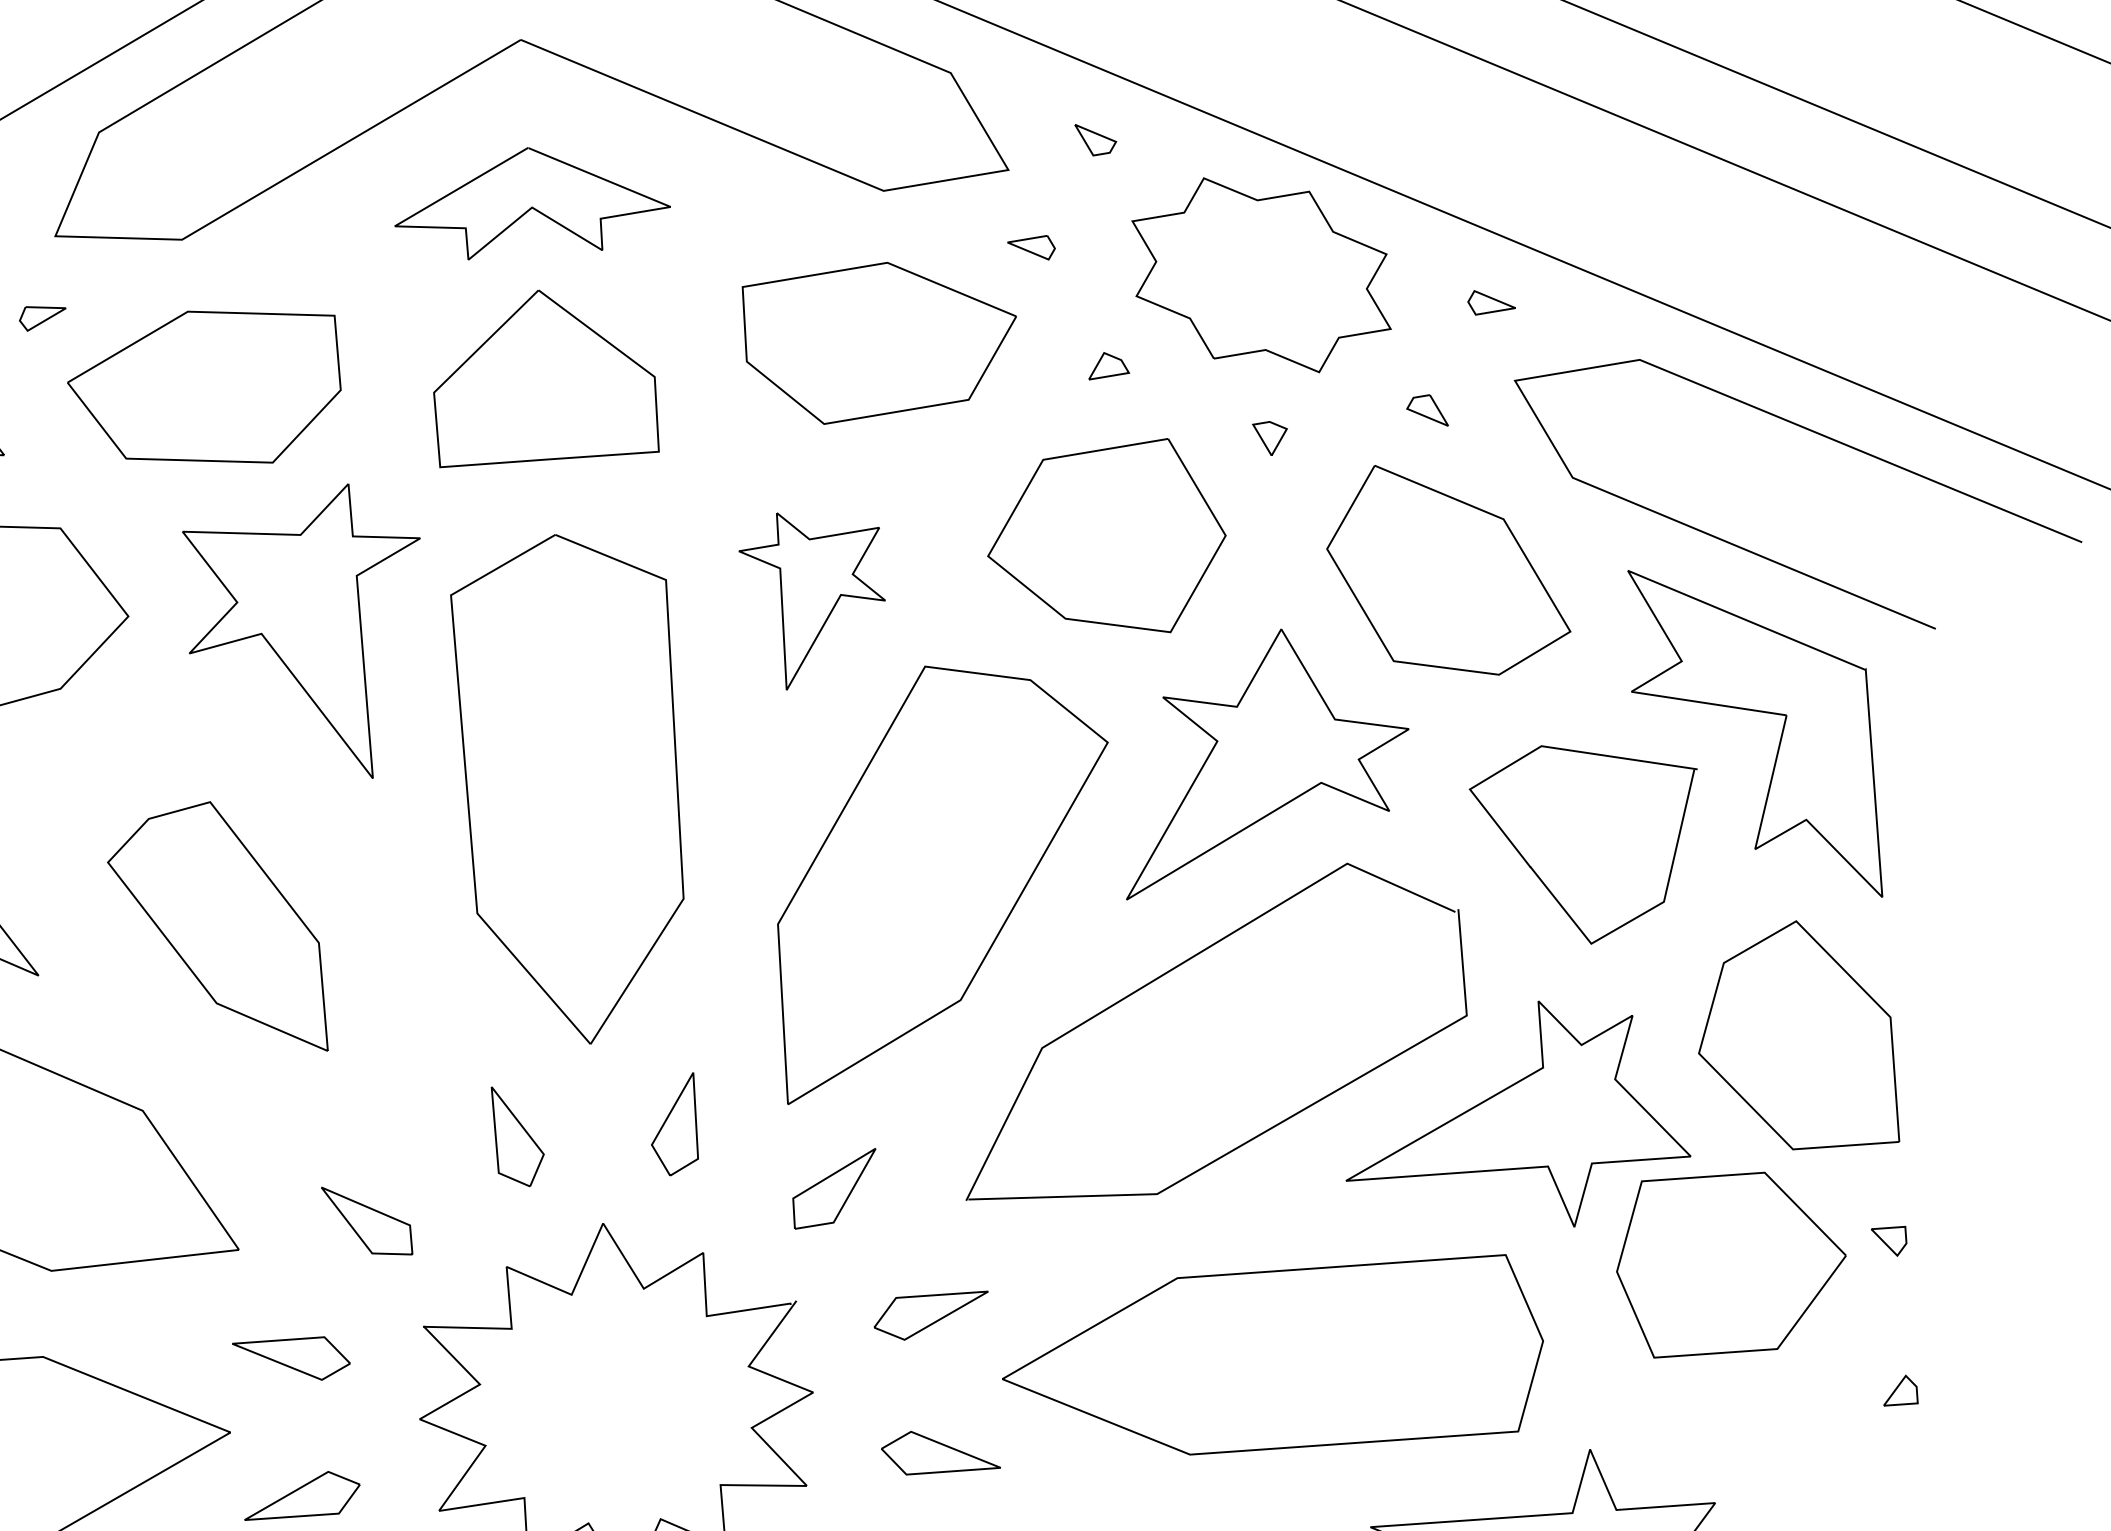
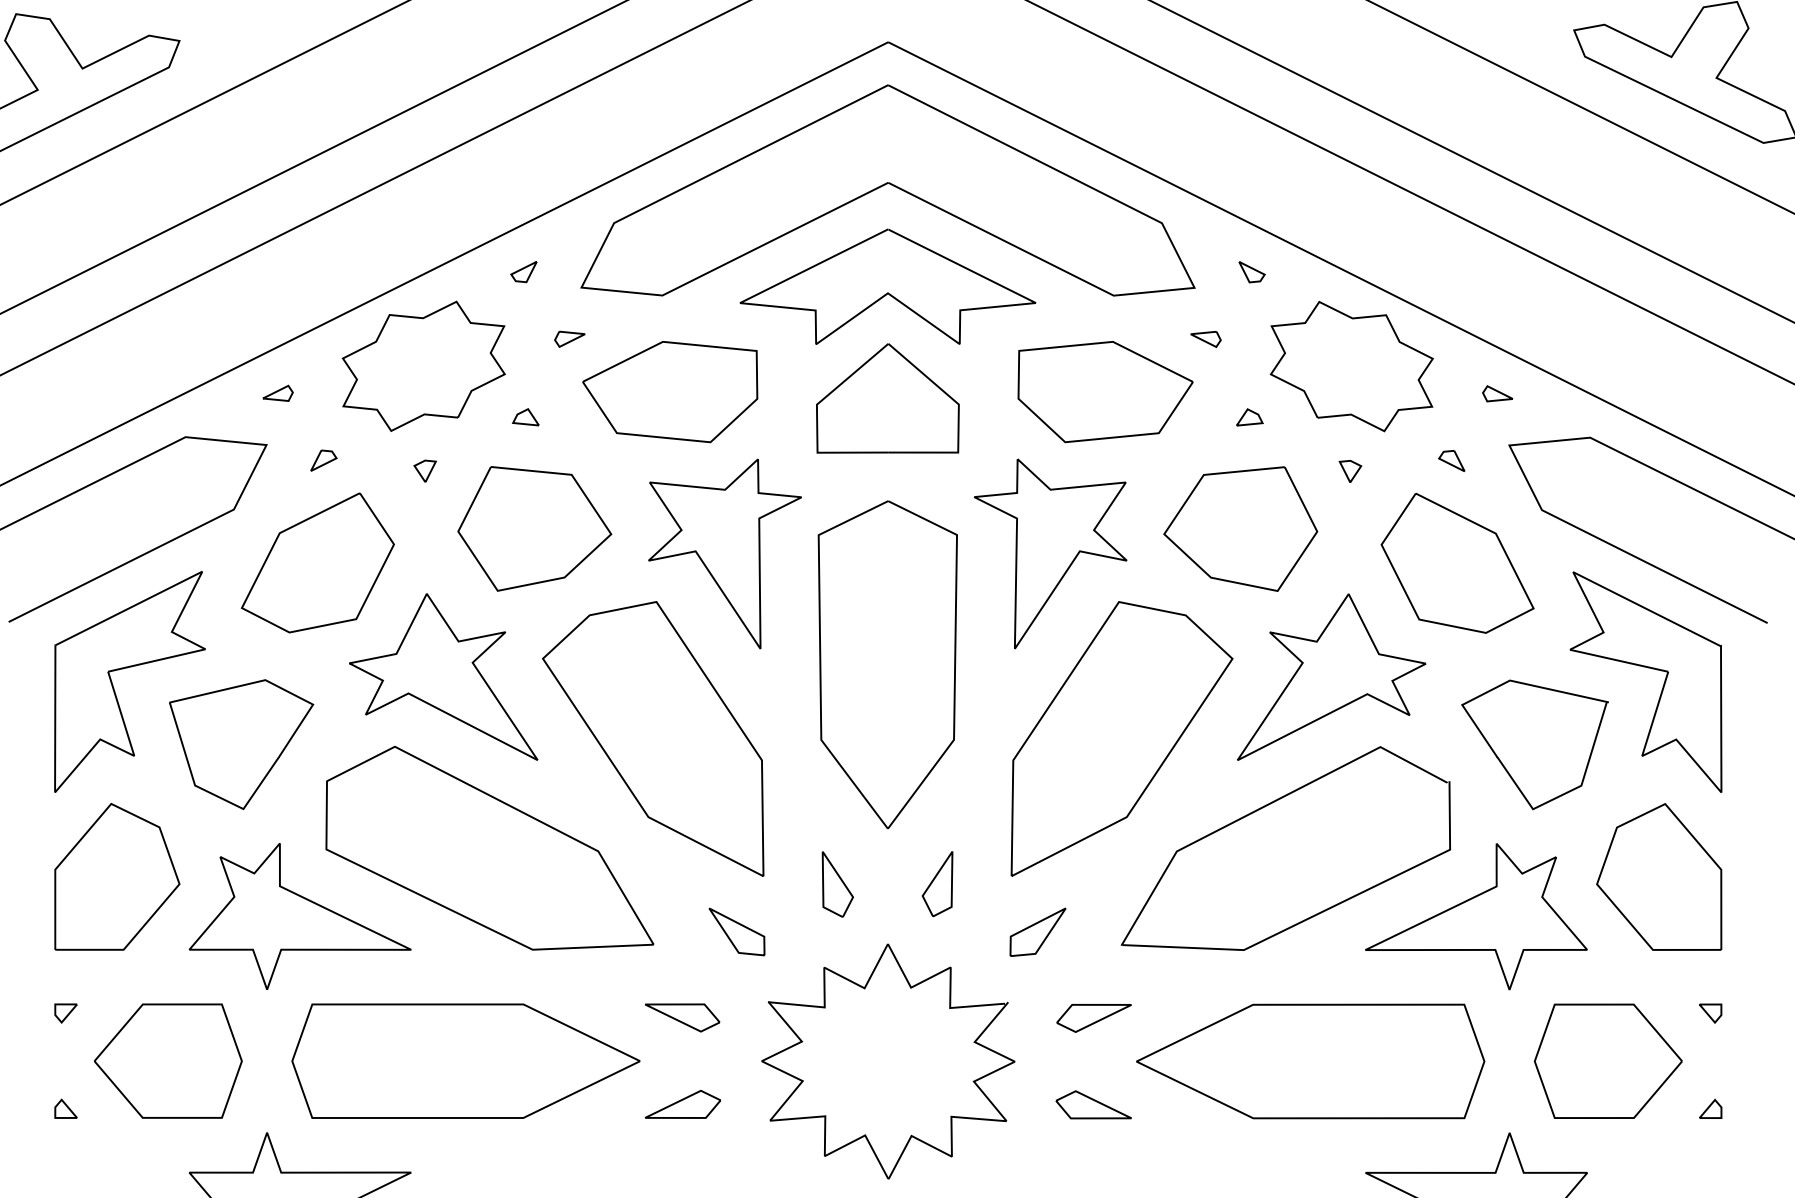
part: (530, 201) -> (887, 286), size x1.67
part: (813, 598) -> (1050, 553), size x1.67
part: (216, 929) -> (653, 738), size x1.67
part: (1729, 1262) -> (1607, 1060), moved

